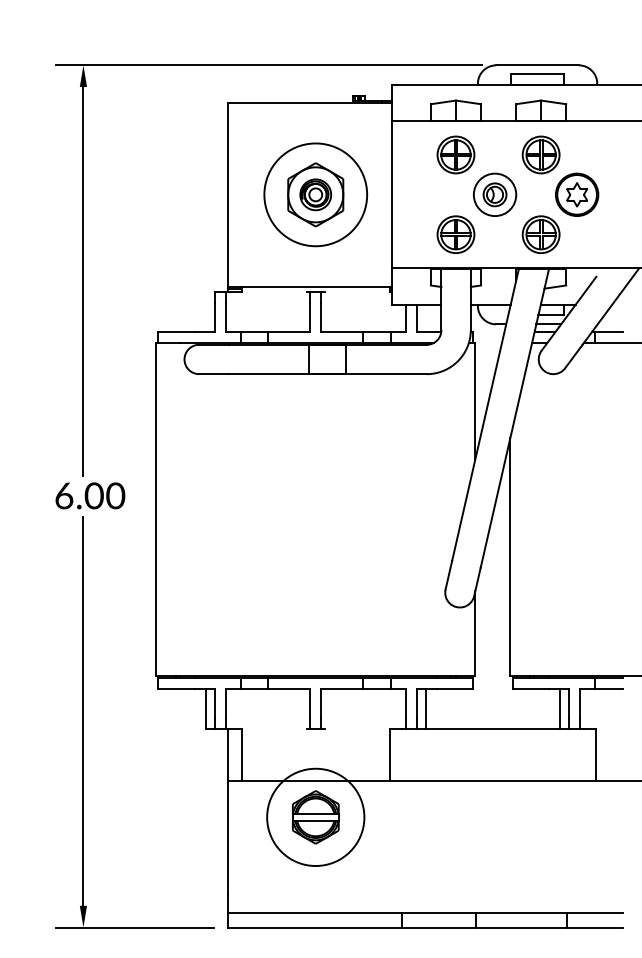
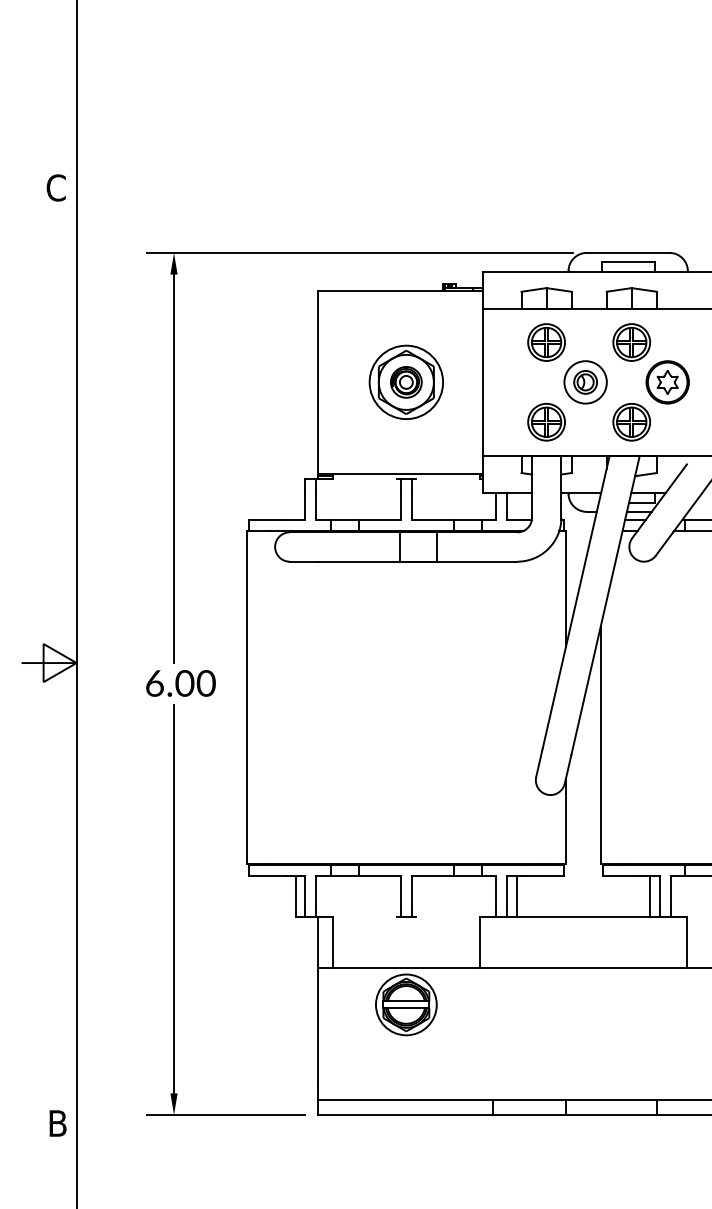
circle: (315, 194) -> (406, 382), size x0.71
circle: (314, 816) -> (405, 1004), size x0.62

